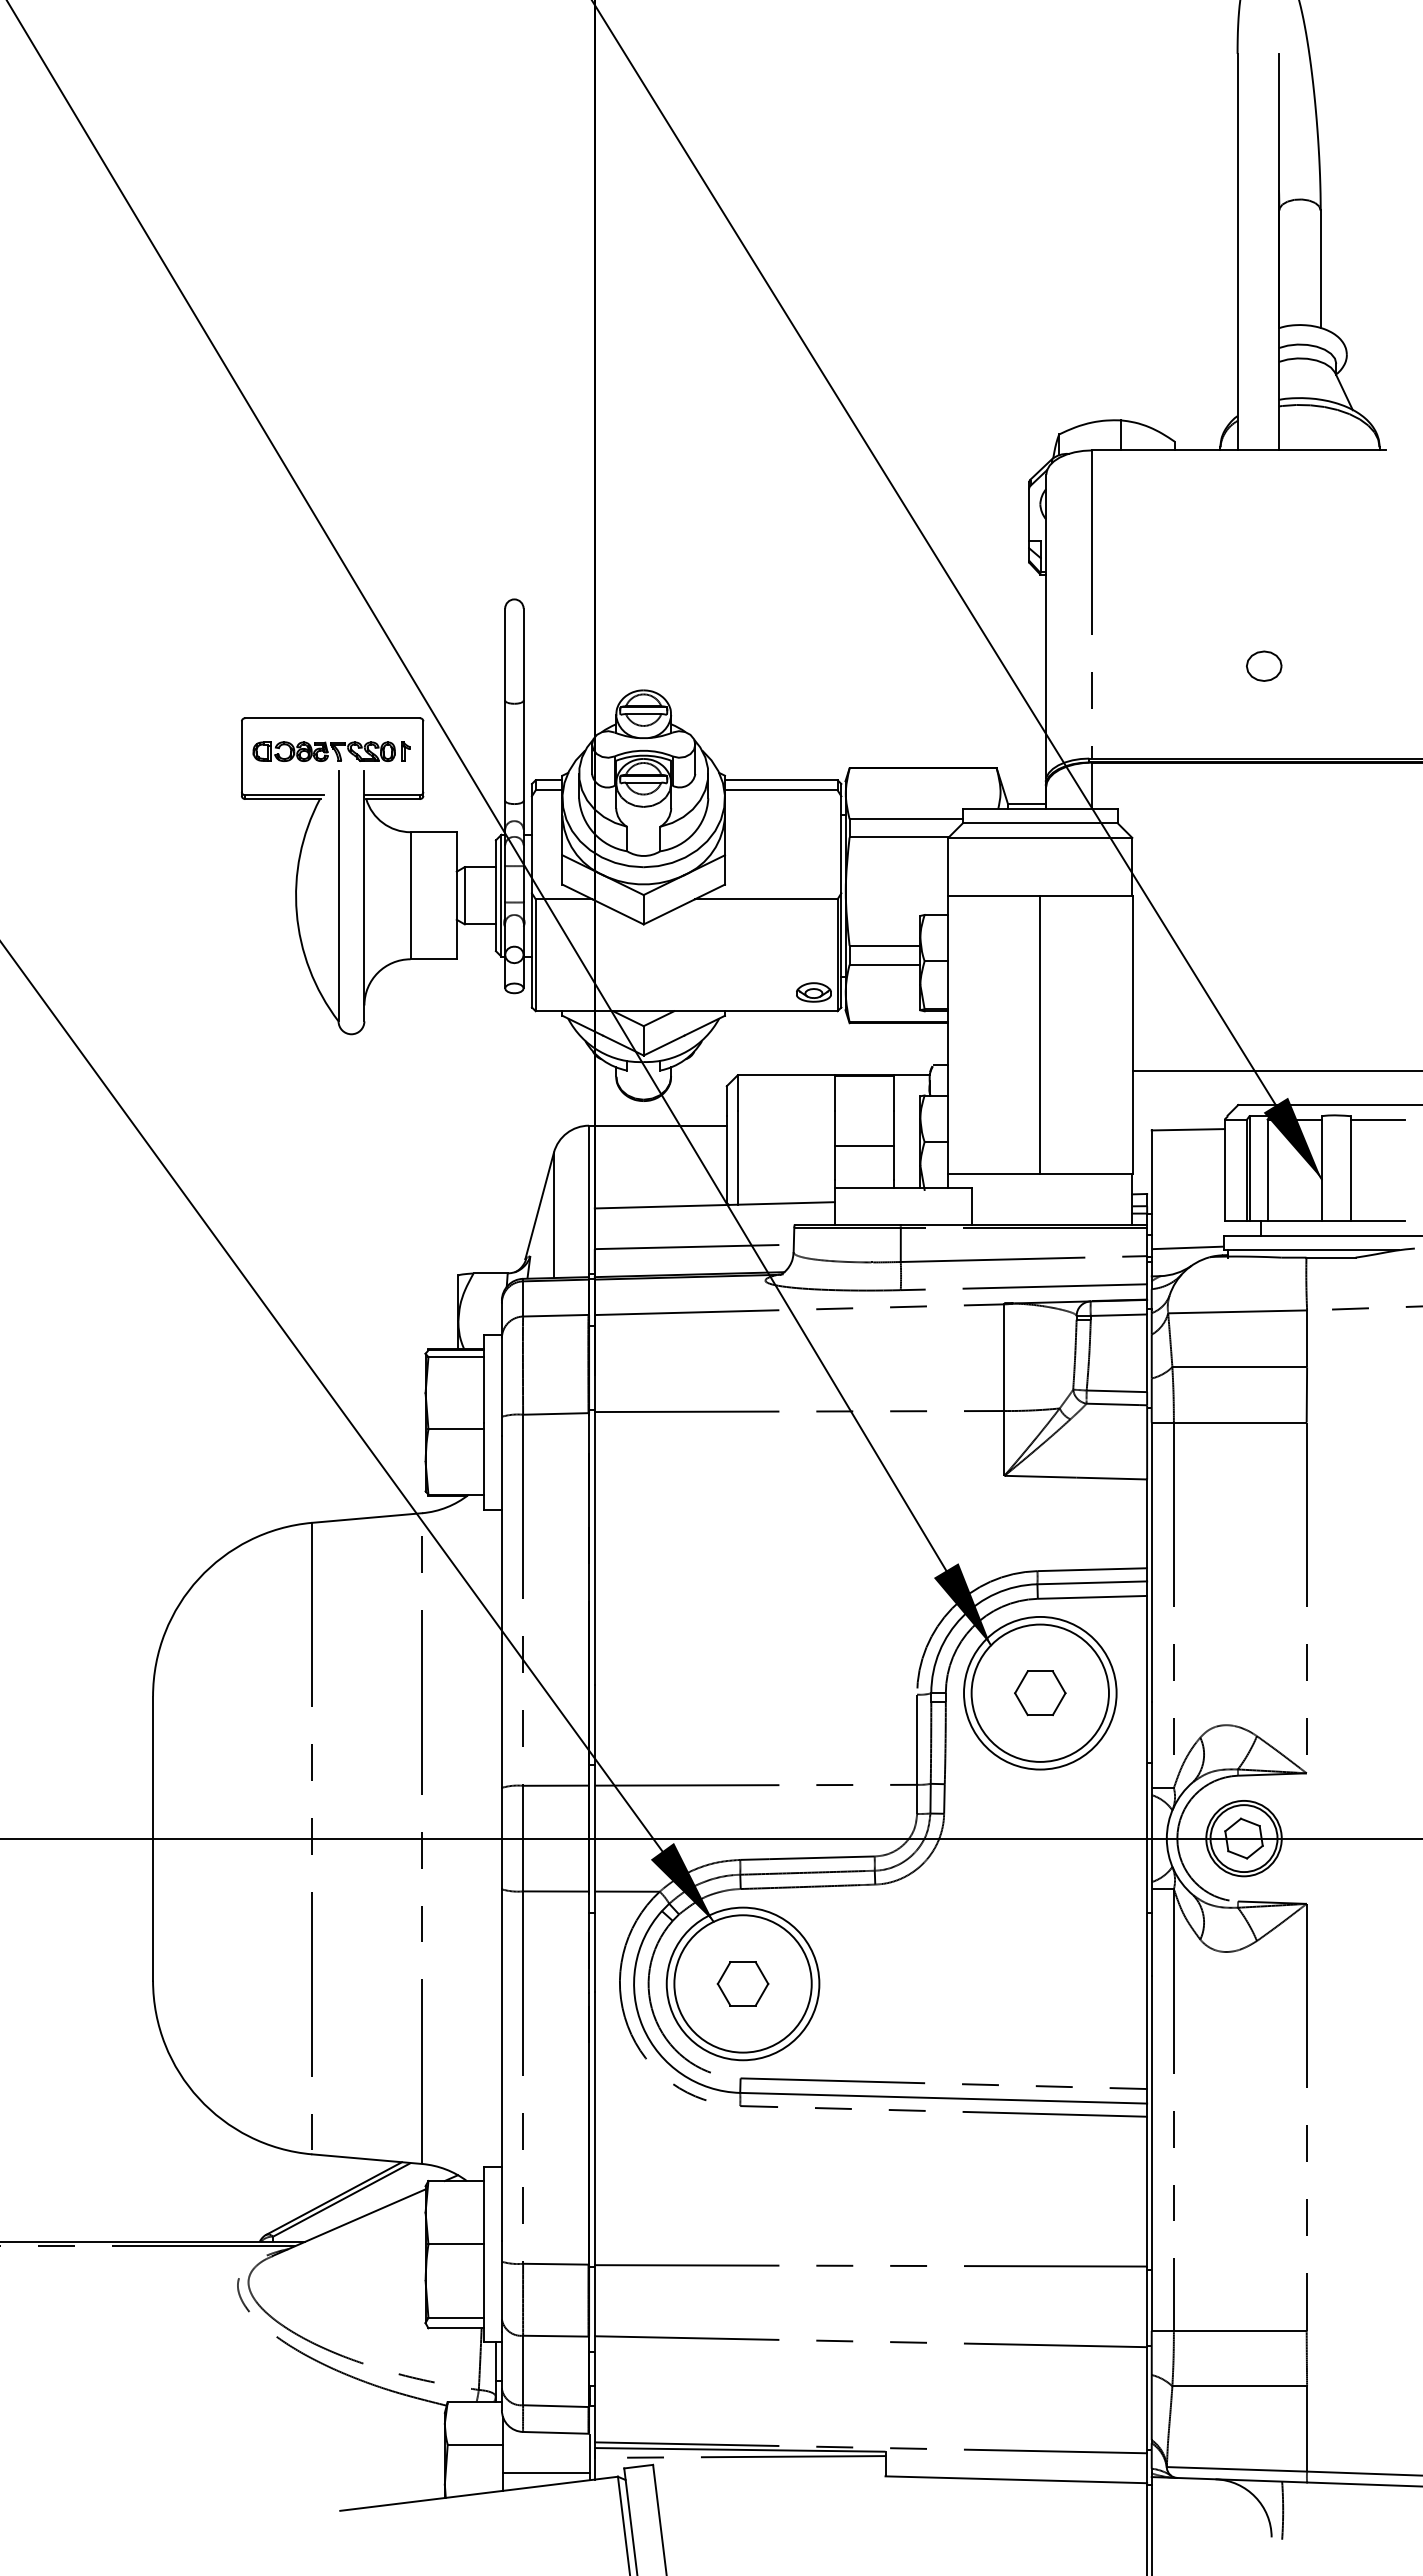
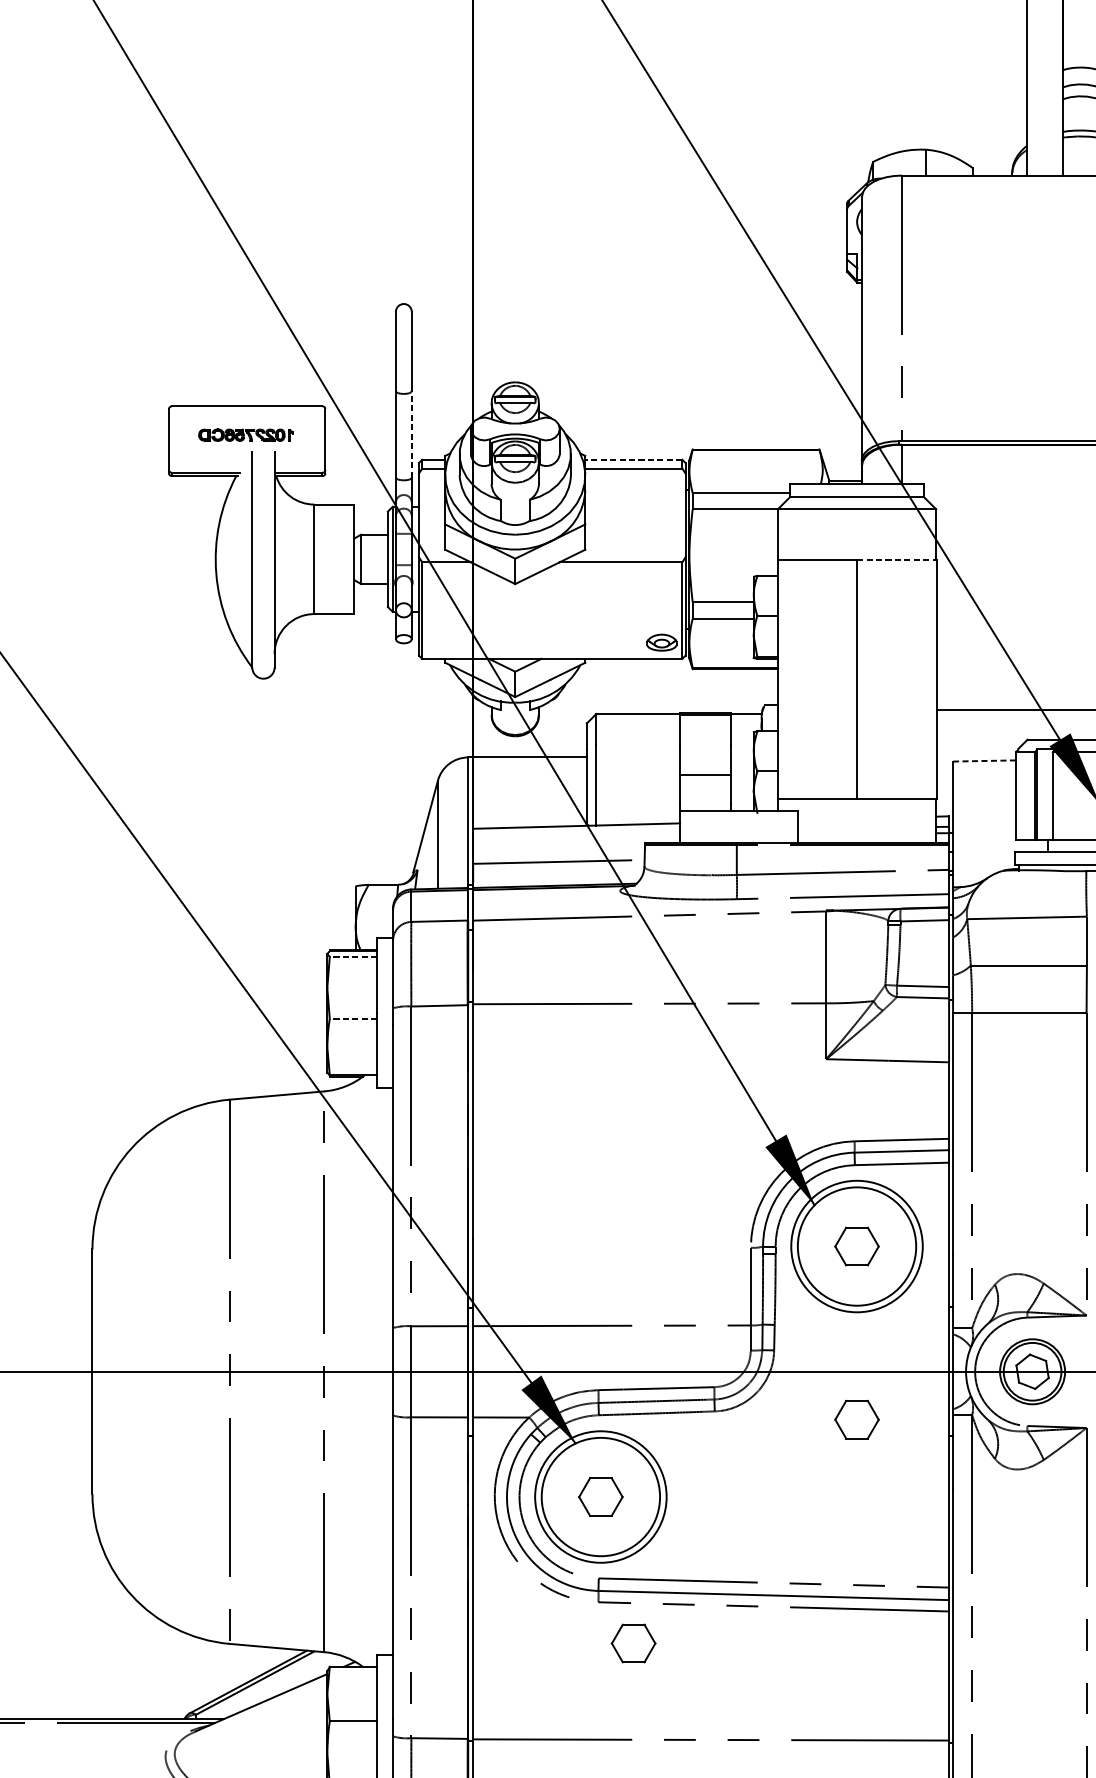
part: (1264, 665) -> (1050, 360), removed
line: (523, 750) -> (411, 434), solid -> dashed
part: (331, 751) -> (246, 435), size x0.7
line: (780, 780) -> (633, 460), solid -> dashed
line: (1086, 896) -> (896, 559), solid -> dashed
line: (1188, 1129) -> (984, 760), solid -> dashed
line: (1187, 1247) -> (983, 862), removed
line: (456, 1357) -> (353, 957), solid -> dashed
line: (456, 1429) -> (353, 1019), solid -> dashed
part: (1040, 1894) -> (857, 1419), added
part: (780, 2153) -> (633, 1643), added

